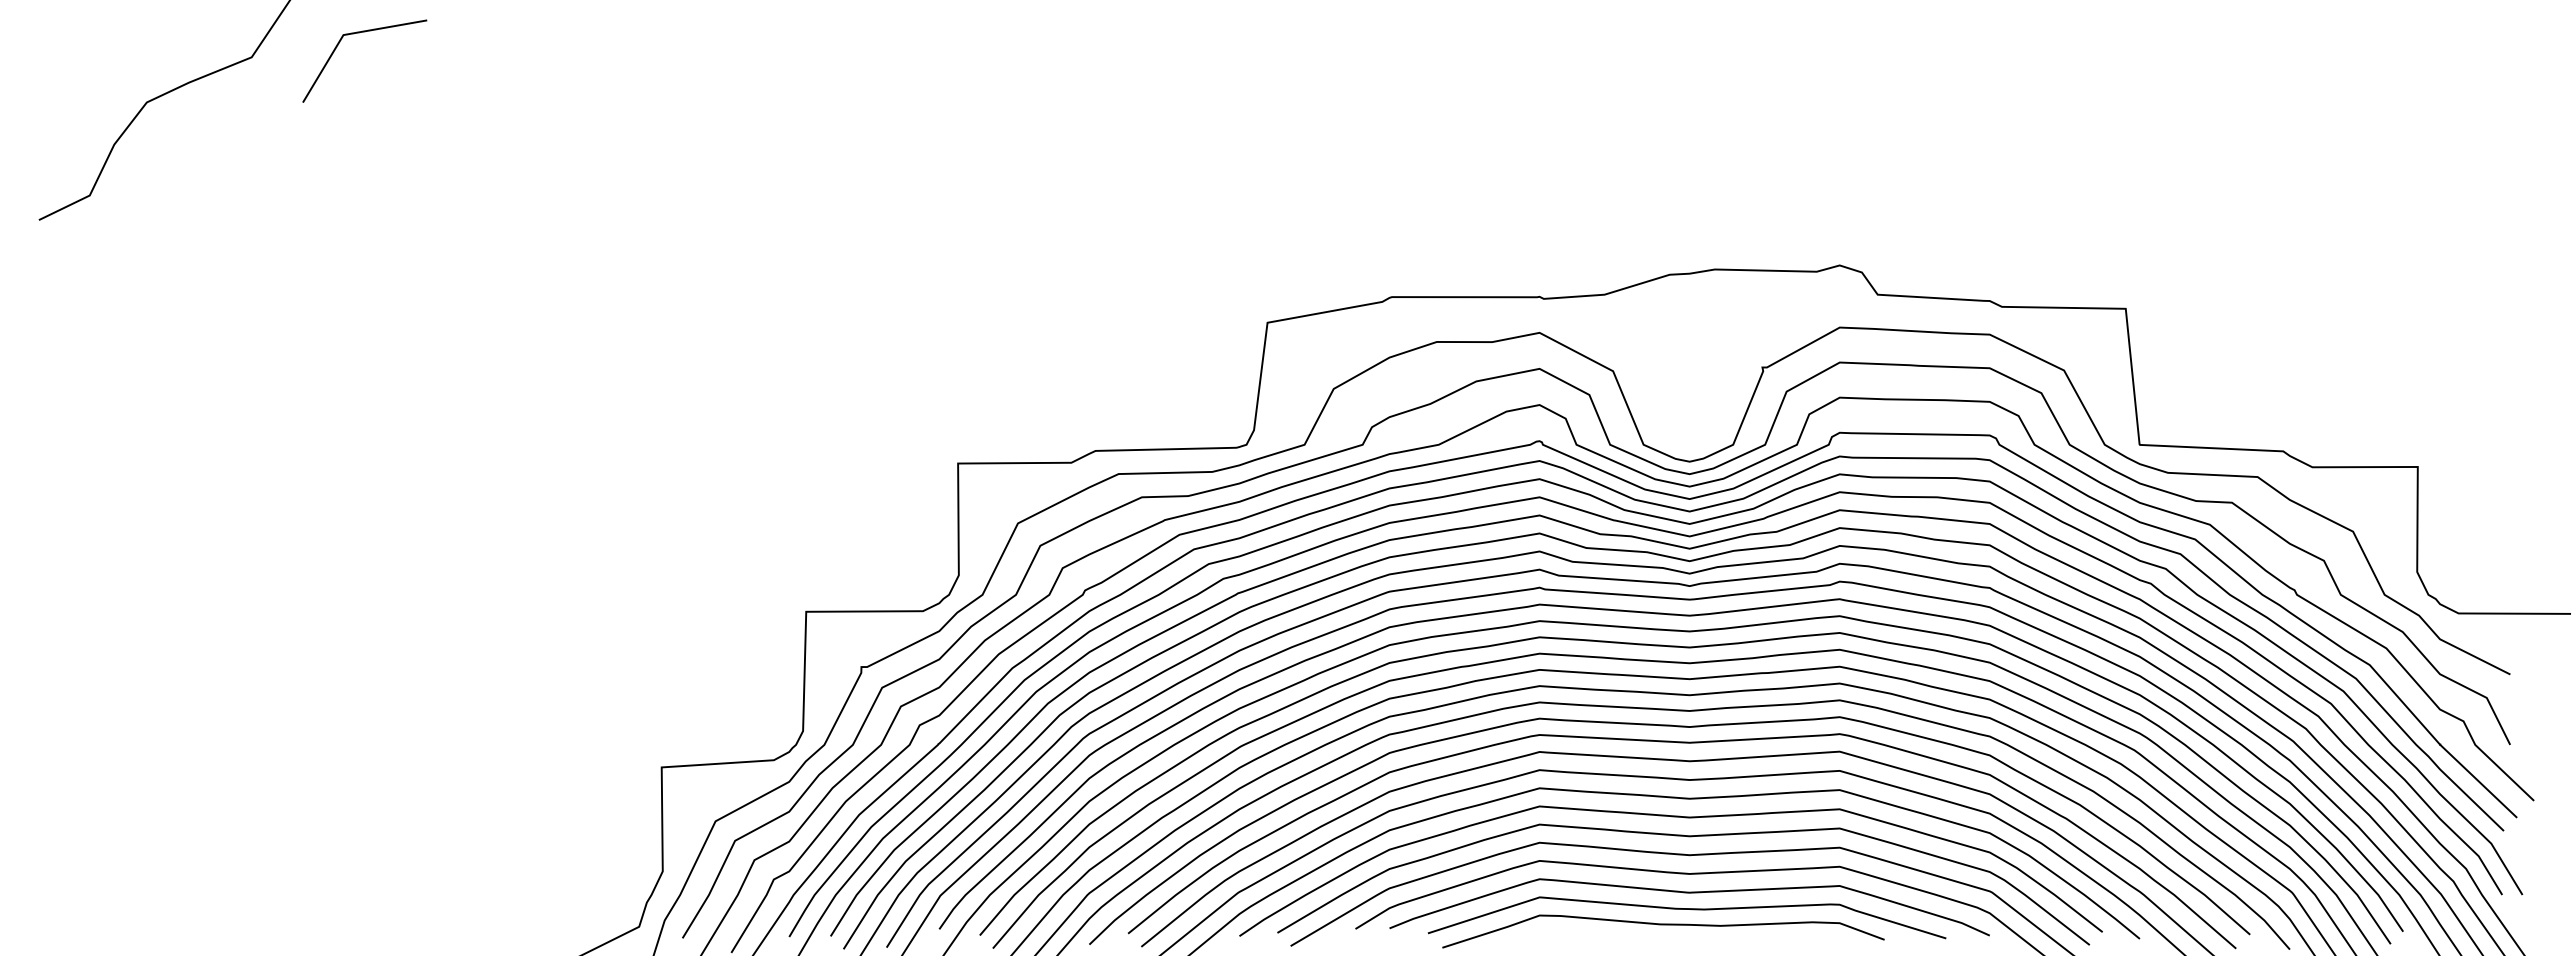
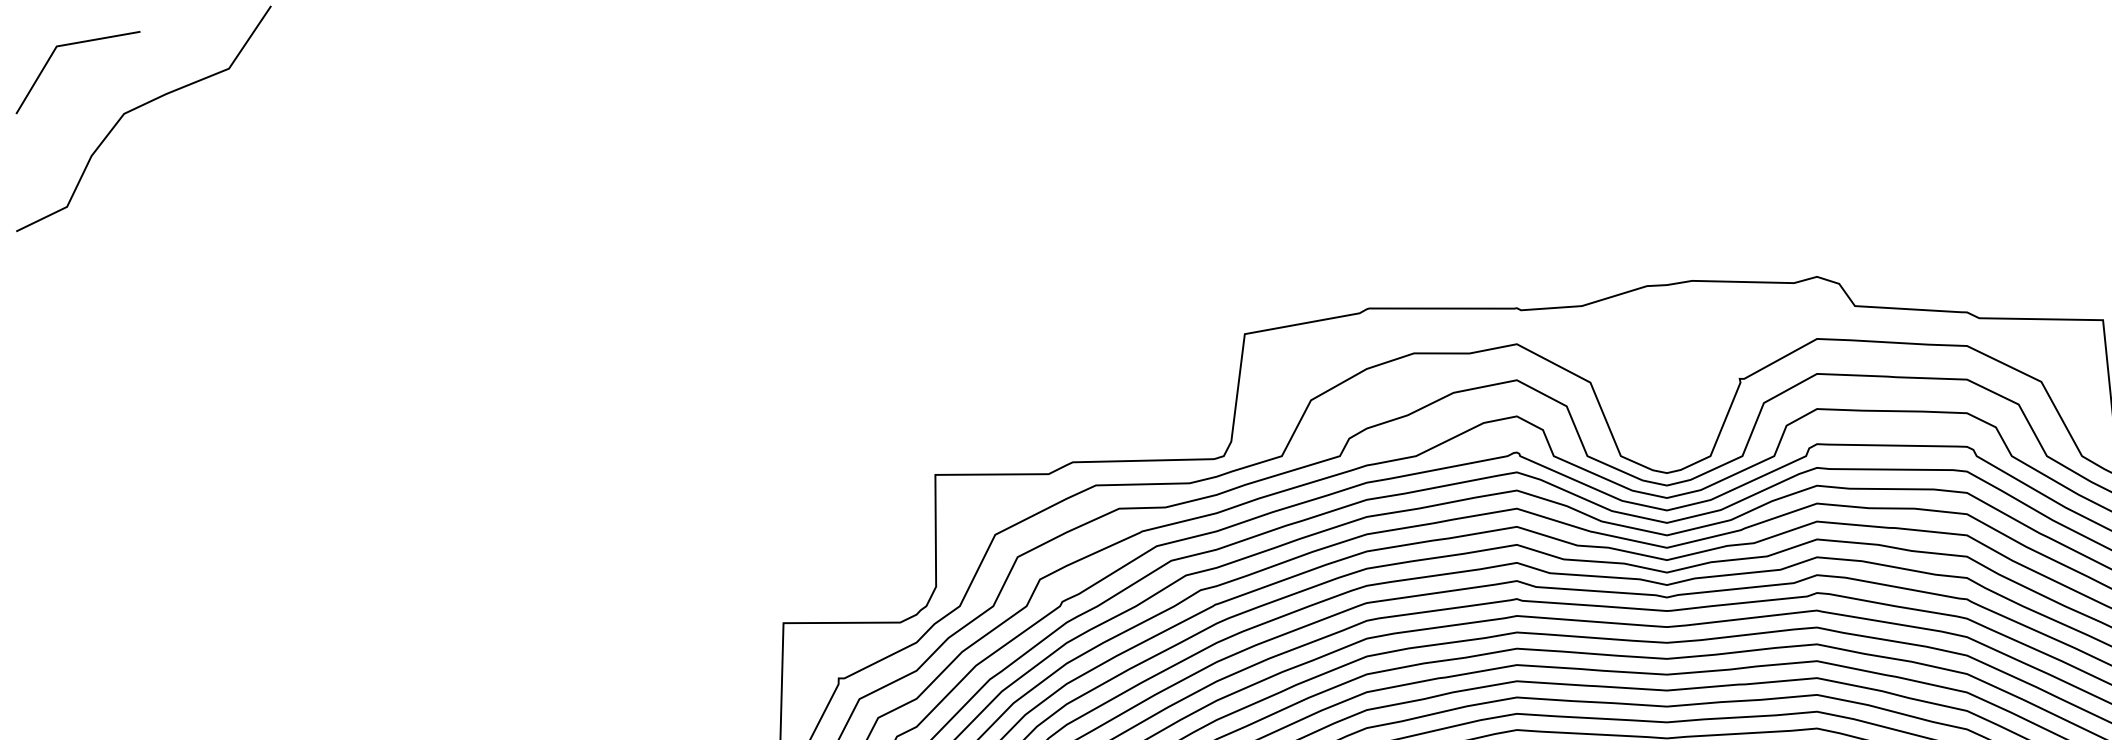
line: (359, 33) -> (72, 44), moved

